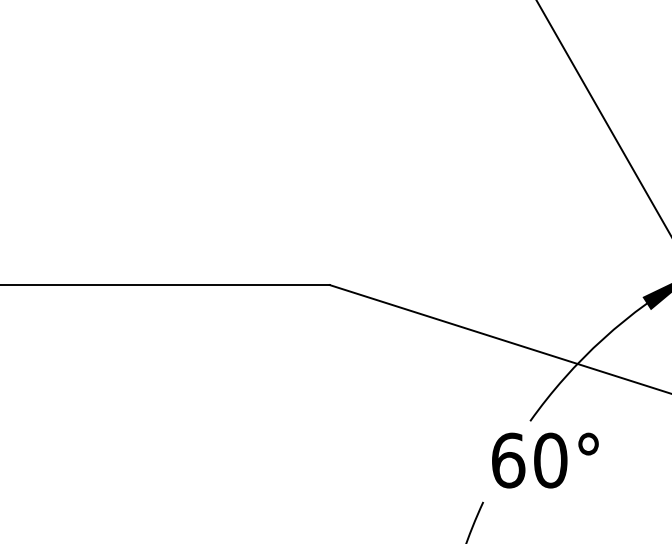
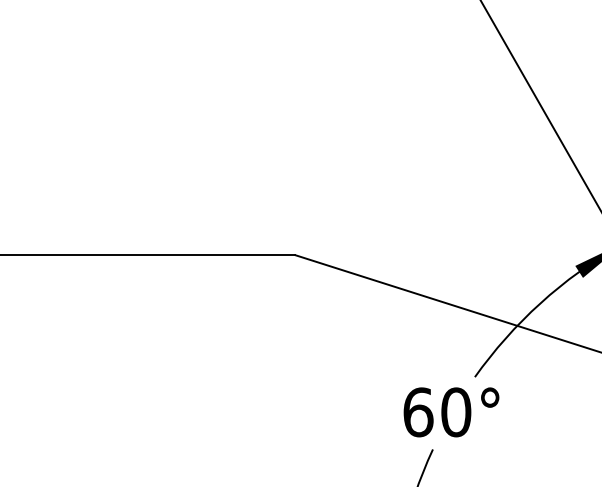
text: (545, 460) -> (451, 412), moved

